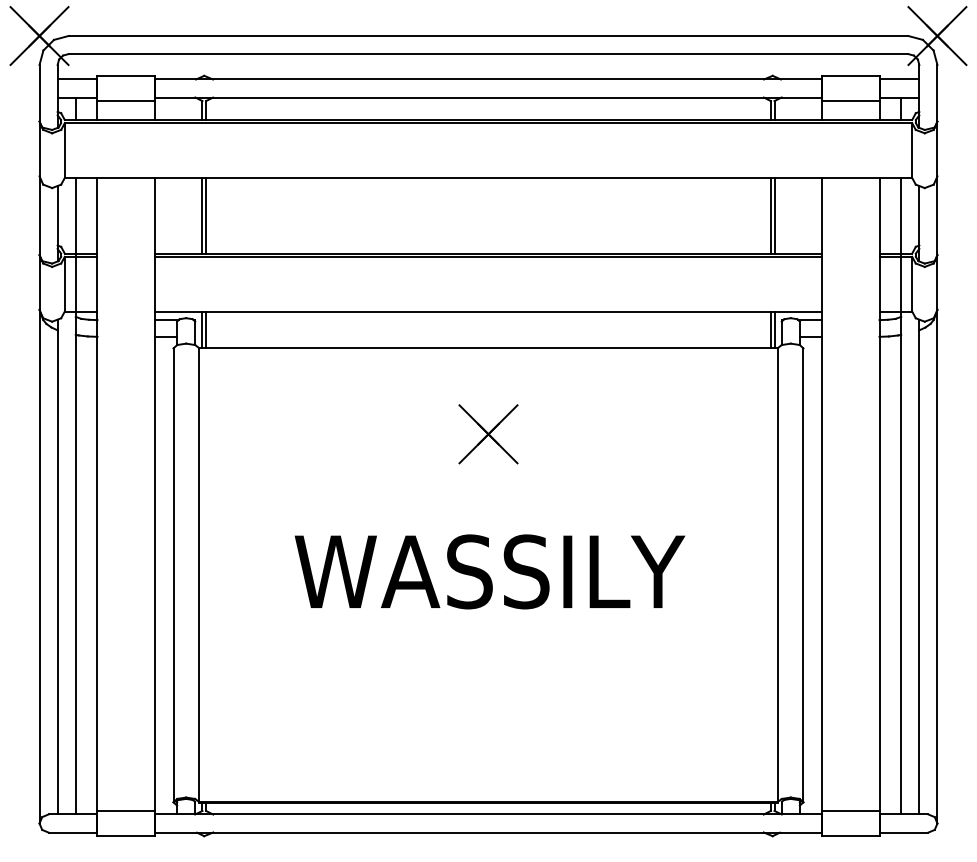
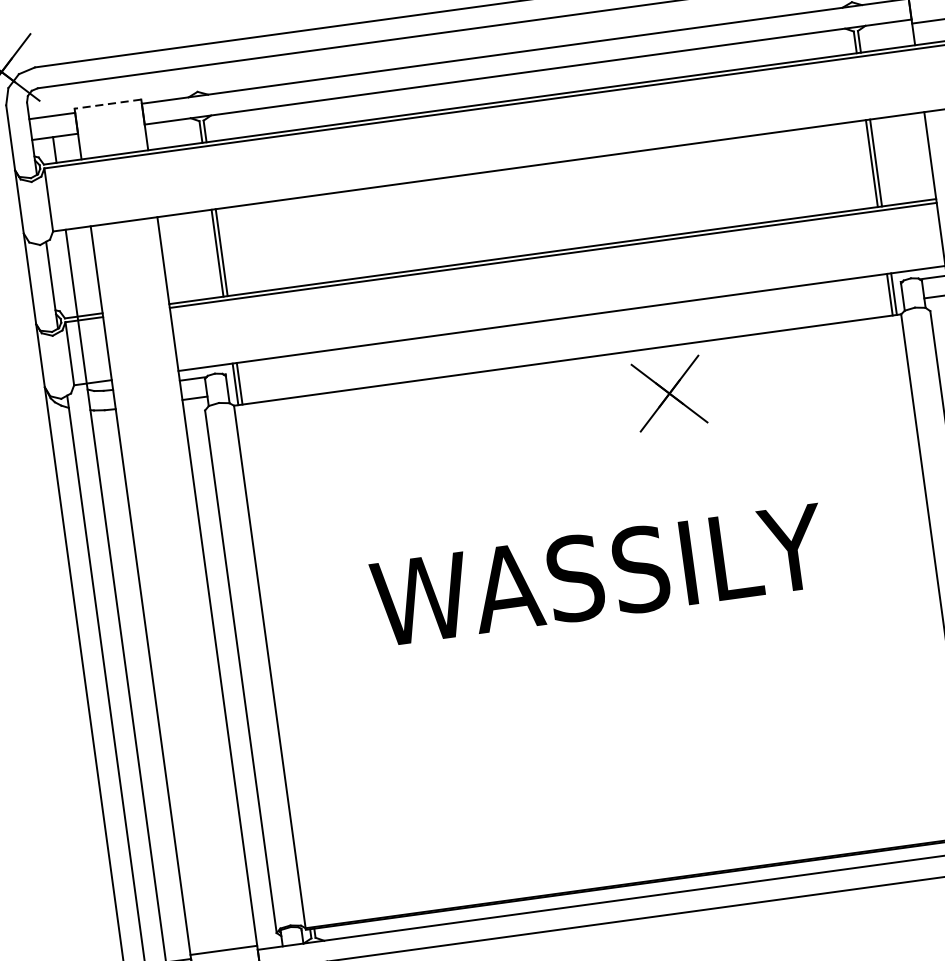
line: (126, 75) -> (107, 103), solid -> dashed
line: (126, 101) -> (112, 133), removed
part: (488, 434) -> (669, 393), moved
text: (489, 571) -> (598, 574), moved

